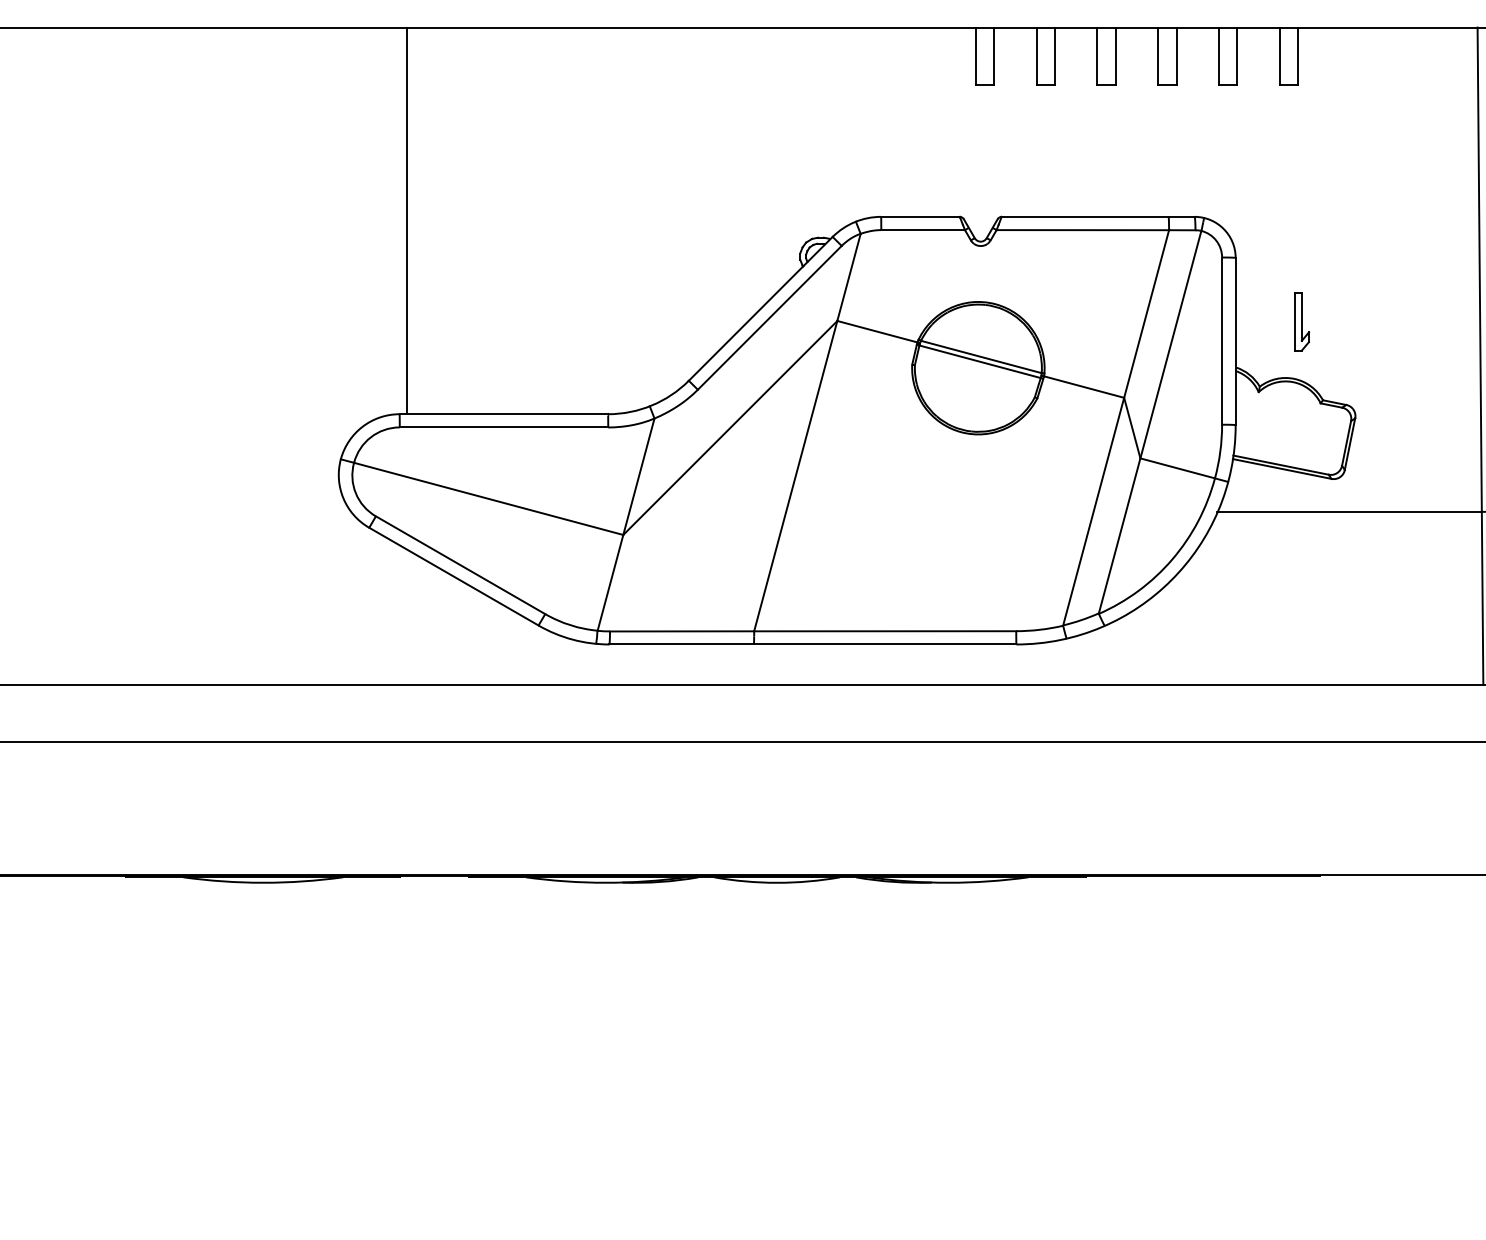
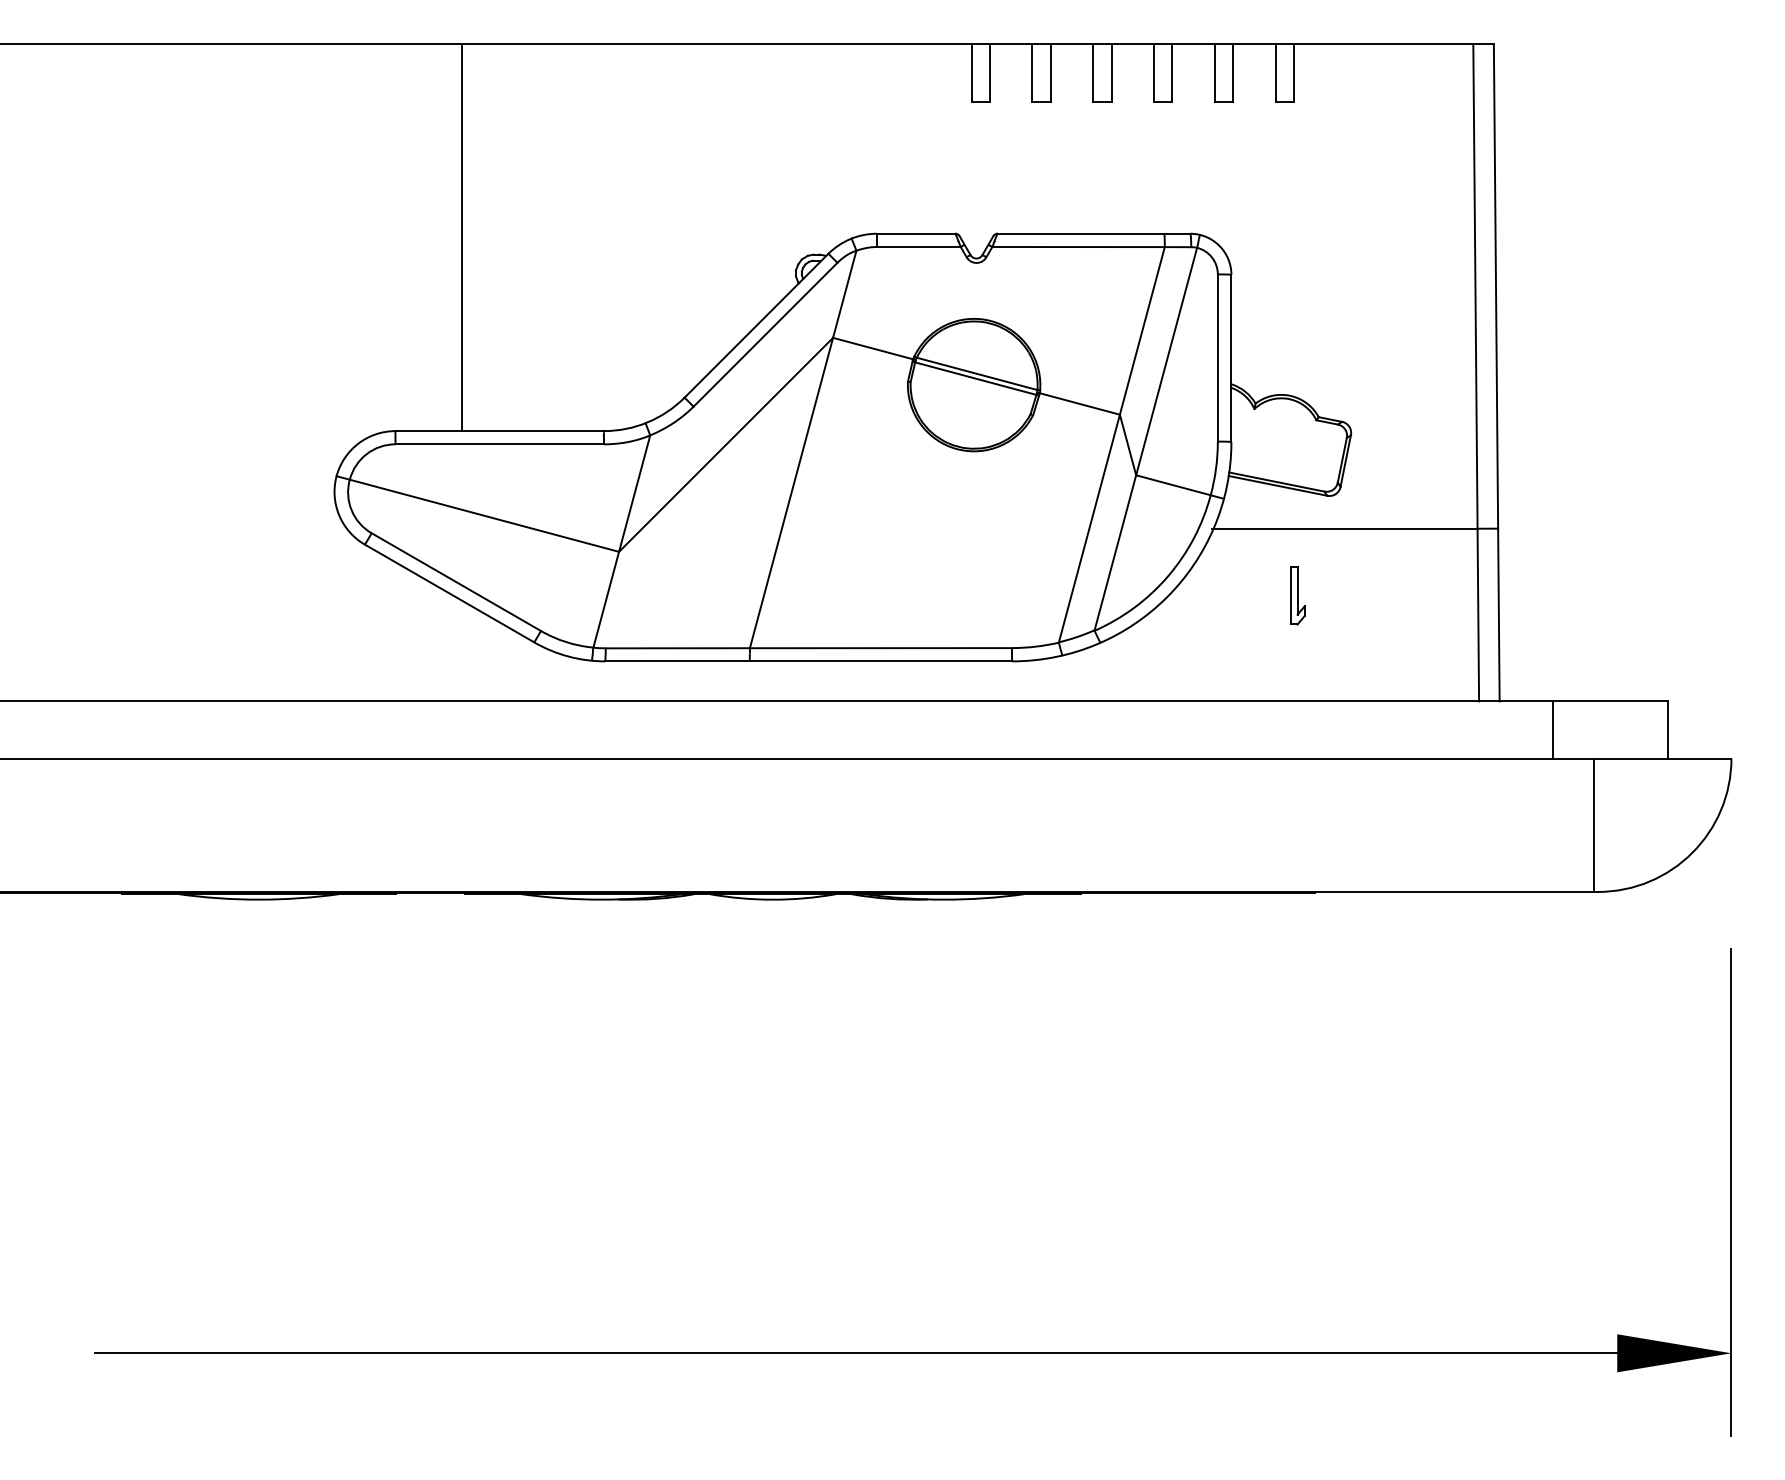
line: (406, 220) -> (462, 237), moved
part: (1301, 321) -> (1297, 595), moved

